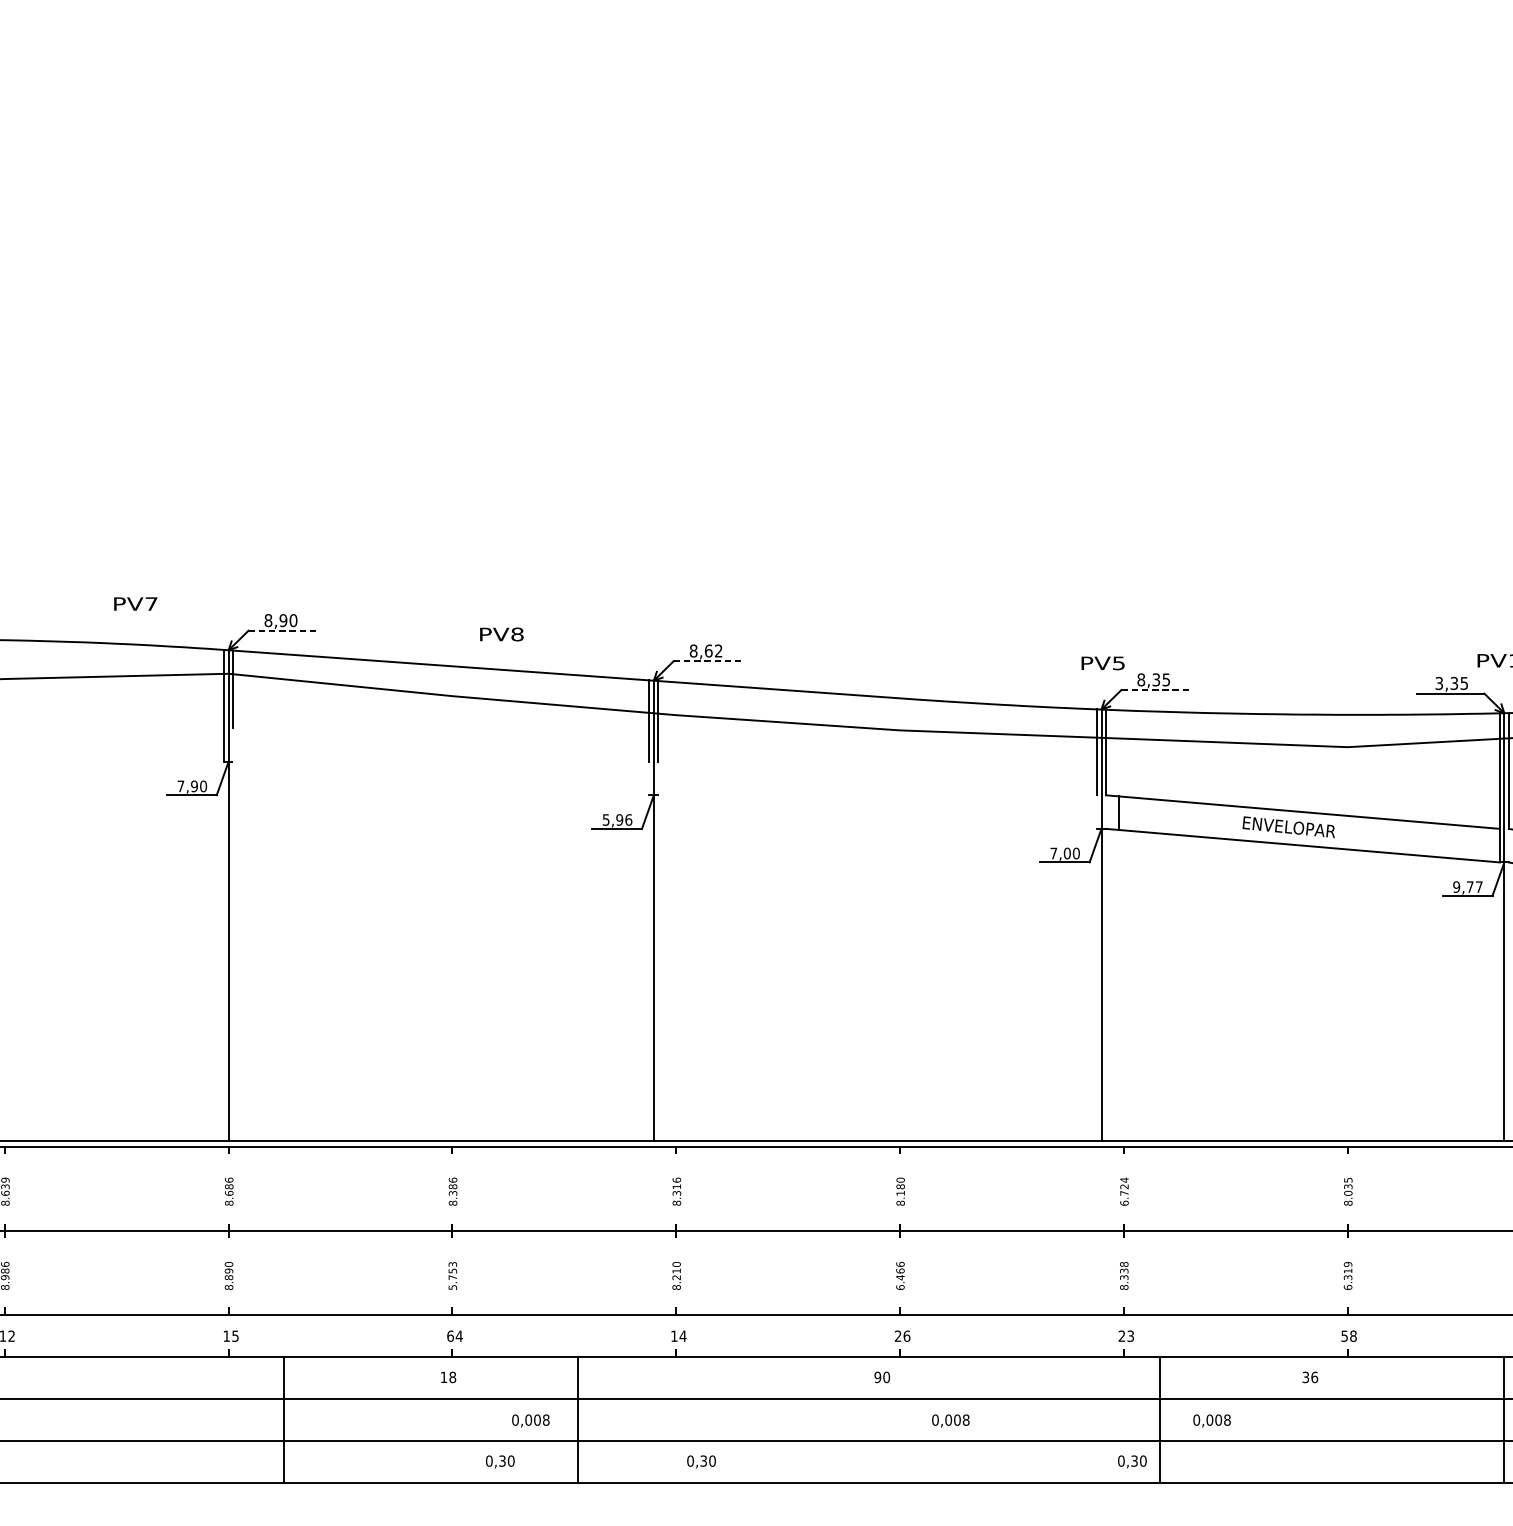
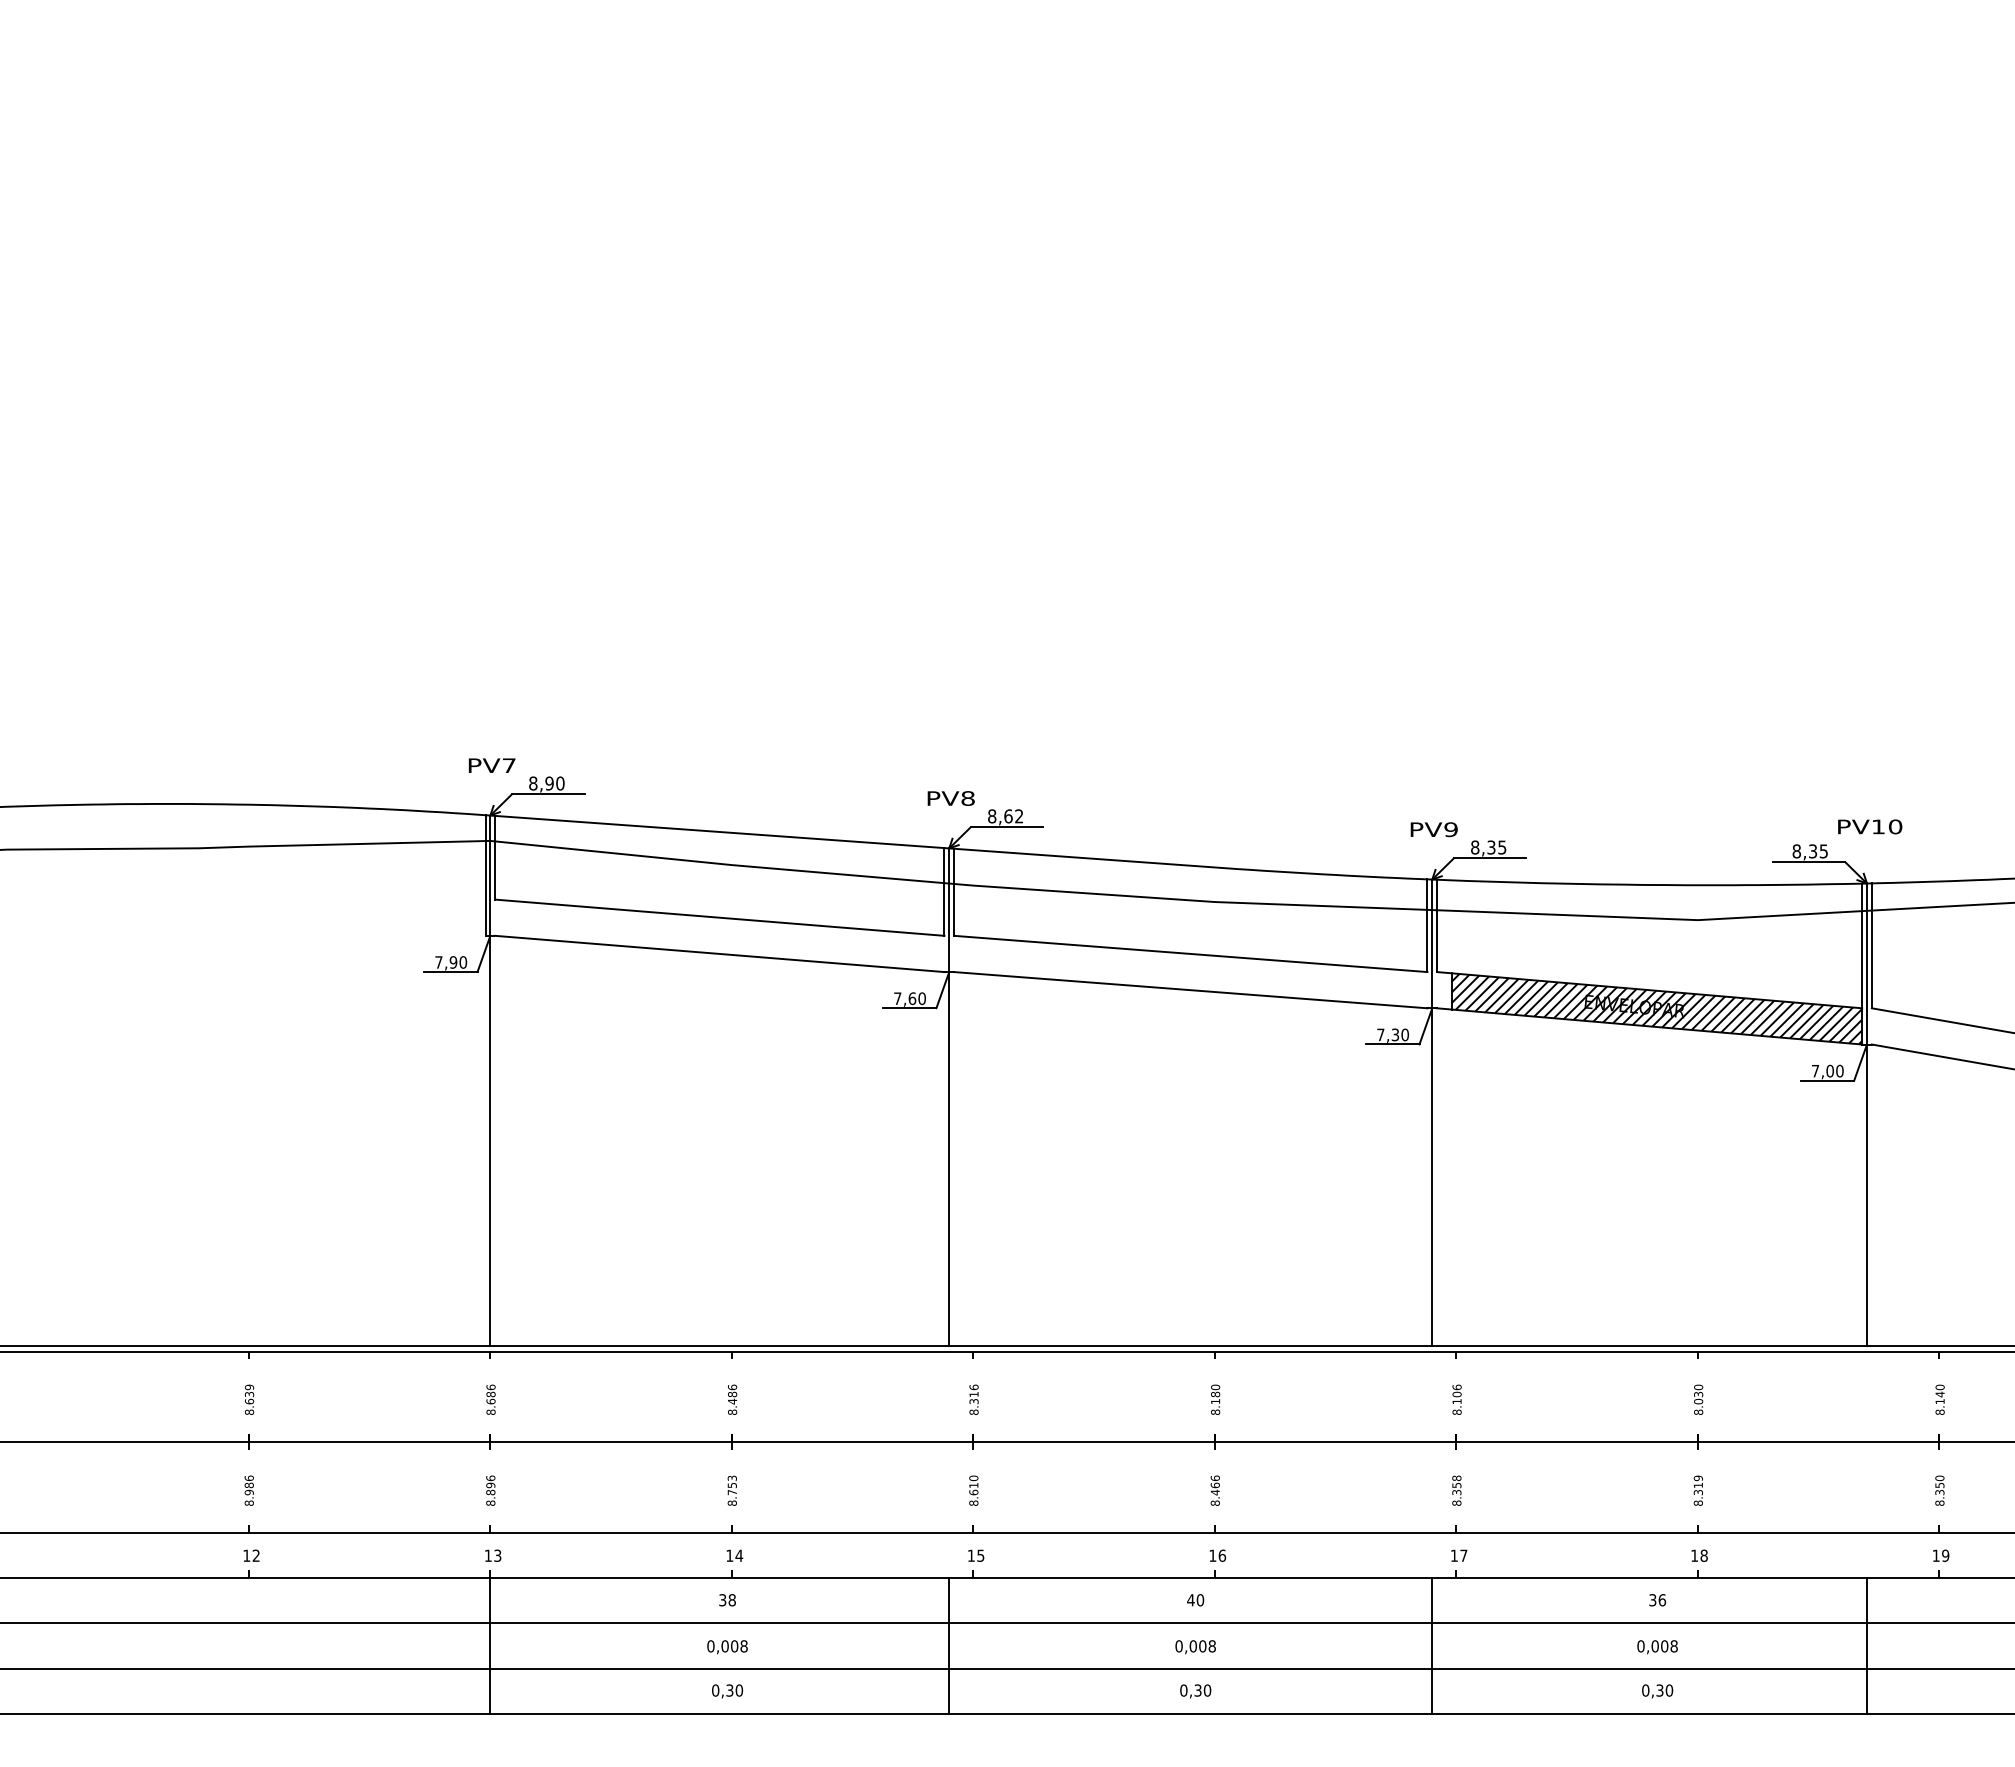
text: (135, 603) -> (491, 765), moved
line: (282, 630) -> (548, 794), dashed -> solid
text: (501, 634) -> (950, 798), moved
line: (707, 661) -> (1007, 827), dashed -> solid
text: (1118, 663) -> (1450, 829), PV5 -> PV9
text: (1439, 683) -> (1796, 851), 3,35 -> 8,35
line: (1155, 690) -> (1490, 858), dashed -> solid
line: (440, 744) -> (719, 917), added
line: (440, 778) -> (719, 953), added
line: (877, 778) -> (1190, 953), added
line: (877, 812) -> (1190, 990), added
text: (617, 819) -> (910, 998), 5,96 -> 7,60
hatch: (1309, 829) -> (1656, 1008), added
text: (1067, 853) -> (1395, 1034), 7,00 -> 7,30
text: (1467, 886) -> (1827, 1070), 9,77 -> 7,00
text: (1348, 1180) -> (1698, 1387), 8.035 -> 8.030
text: (1123, 1191) -> (1456, 1399), 6.724 -> 8.106
text: (453, 1193) -> (732, 1401), 8.386 -> 8.486
text: (228, 1263) -> (490, 1477), 8.890 -> 8.896
text: (1123, 1271) -> (1456, 1485), 8.338 -> 8.358
text: (676, 1277) -> (973, 1492), 8.210 -> 8.610
text: (452, 1286) -> (731, 1502), 5.753 -> 8.753
text: (899, 1286) -> (1214, 1502), 6.466 -> 8.466
text: (1347, 1286) -> (1697, 1502), 6.319 -> 8.319
text: (235, 1335) -> (497, 1554), 15 -> 13
text: (450, 1335) -> (729, 1555), 64 -> 14
text: (682, 1335) -> (980, 1555), 14 -> 15
text: (897, 1335) -> (1212, 1555), 26 -> 16
text: (1125, 1335) -> (1458, 1555), 23 -> 17
text: (1344, 1335) -> (1694, 1555), 58 -> 18
text: (443, 1377) -> (722, 1600), 18 -> 38
text: (877, 1377) -> (1190, 1600), 90 -> 40
line: (284, 1419) -> (490, 1645), moved
line: (578, 1419) -> (949, 1645), moved
line: (1160, 1419) -> (1432, 1645), moved
text: (530, 1421) -> (727, 1647), moved
text: (950, 1421) -> (1195, 1647), moved
text: (1211, 1421) -> (1657, 1647), moved
text: (500, 1462) -> (727, 1691), moved
text: (701, 1462) -> (1195, 1691), moved
text: (1132, 1462) -> (1657, 1691), moved

